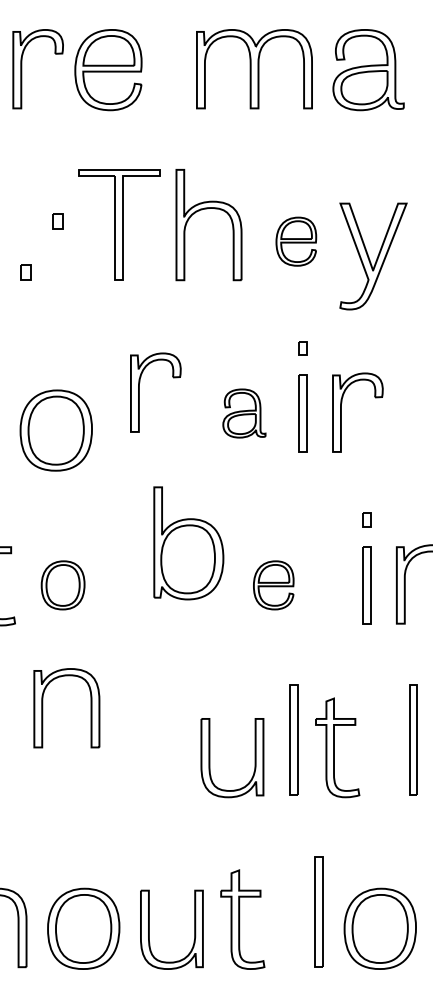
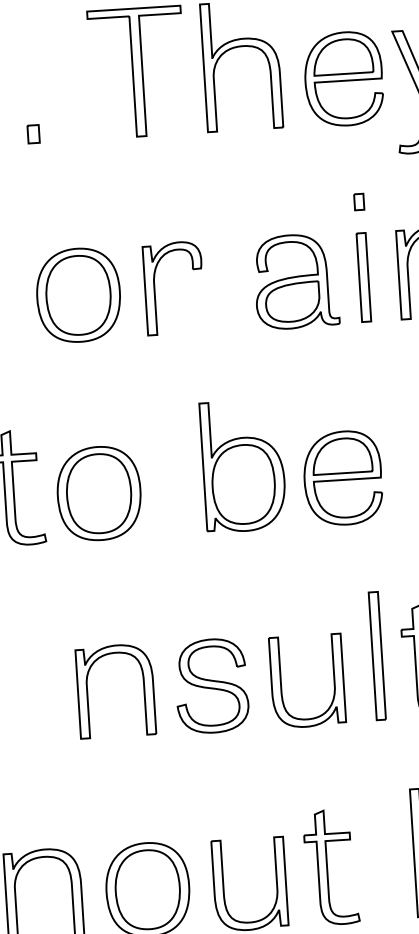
part: (57, 221) -> (66, 72), removed
part: (296, 241) -> (344, 78), size x1.67
part: (139, 392) -> (155, 289), moved
part: (244, 413) -> (296, 281), size x1.67
part: (55, 430) -> (77, 295), moved
part: (188, 543) -> (242, 466), moved
part: (62, 585) -> (98, 493), size x1.67
part: (273, 585) -> (342, 478), size x1.67
part: (43, 708) -> (88, 693), moved
part: (149, 757) -> (211, 686), added

